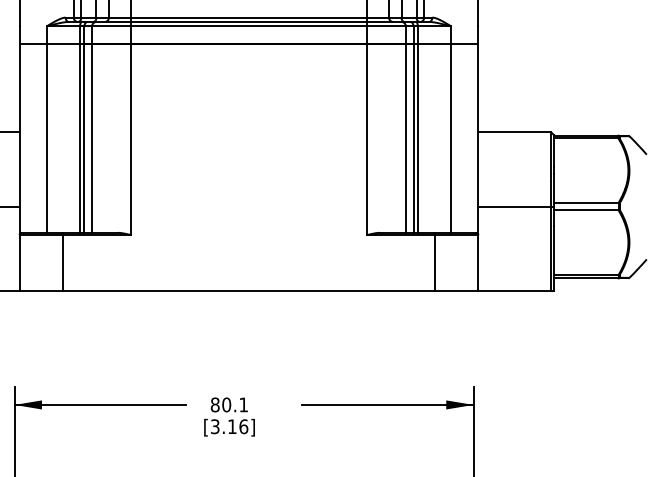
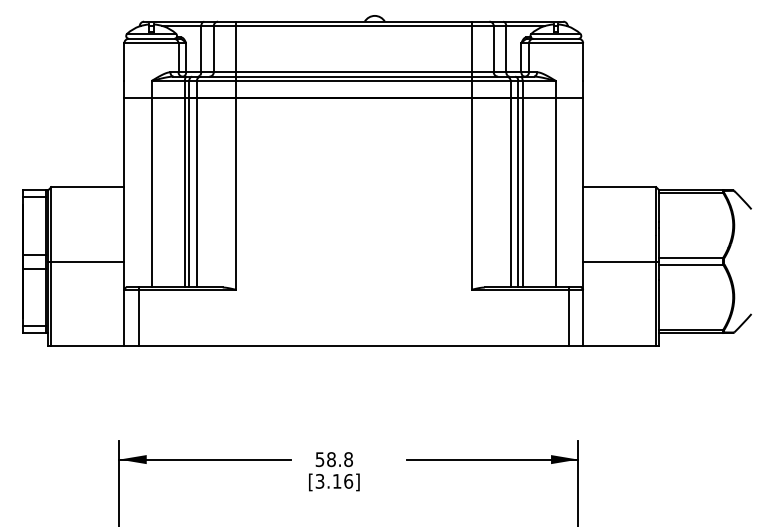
line: (62, 261) -> (138, 316), moved
line: (434, 261) -> (568, 316), moved
text: (228, 404) -> (333, 459), 80.1 -> 58.8

